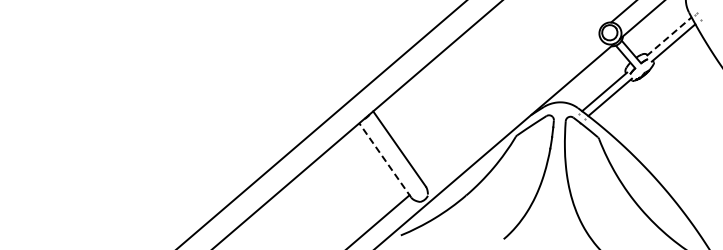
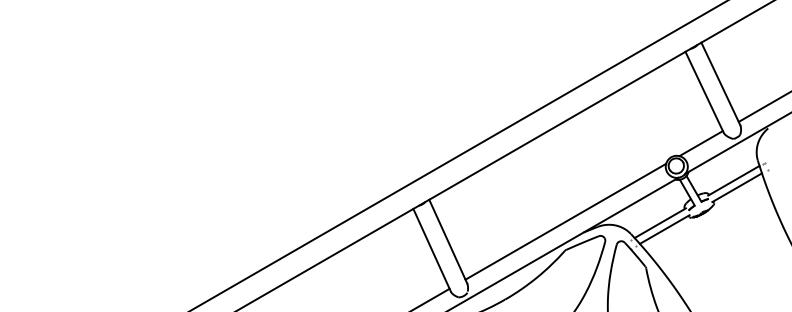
line: (668, 36) -> (733, 180), dashed -> solid
line: (511, 107) -> (565, 221), added
line: (384, 159) -> (431, 249), dashed -> solid

